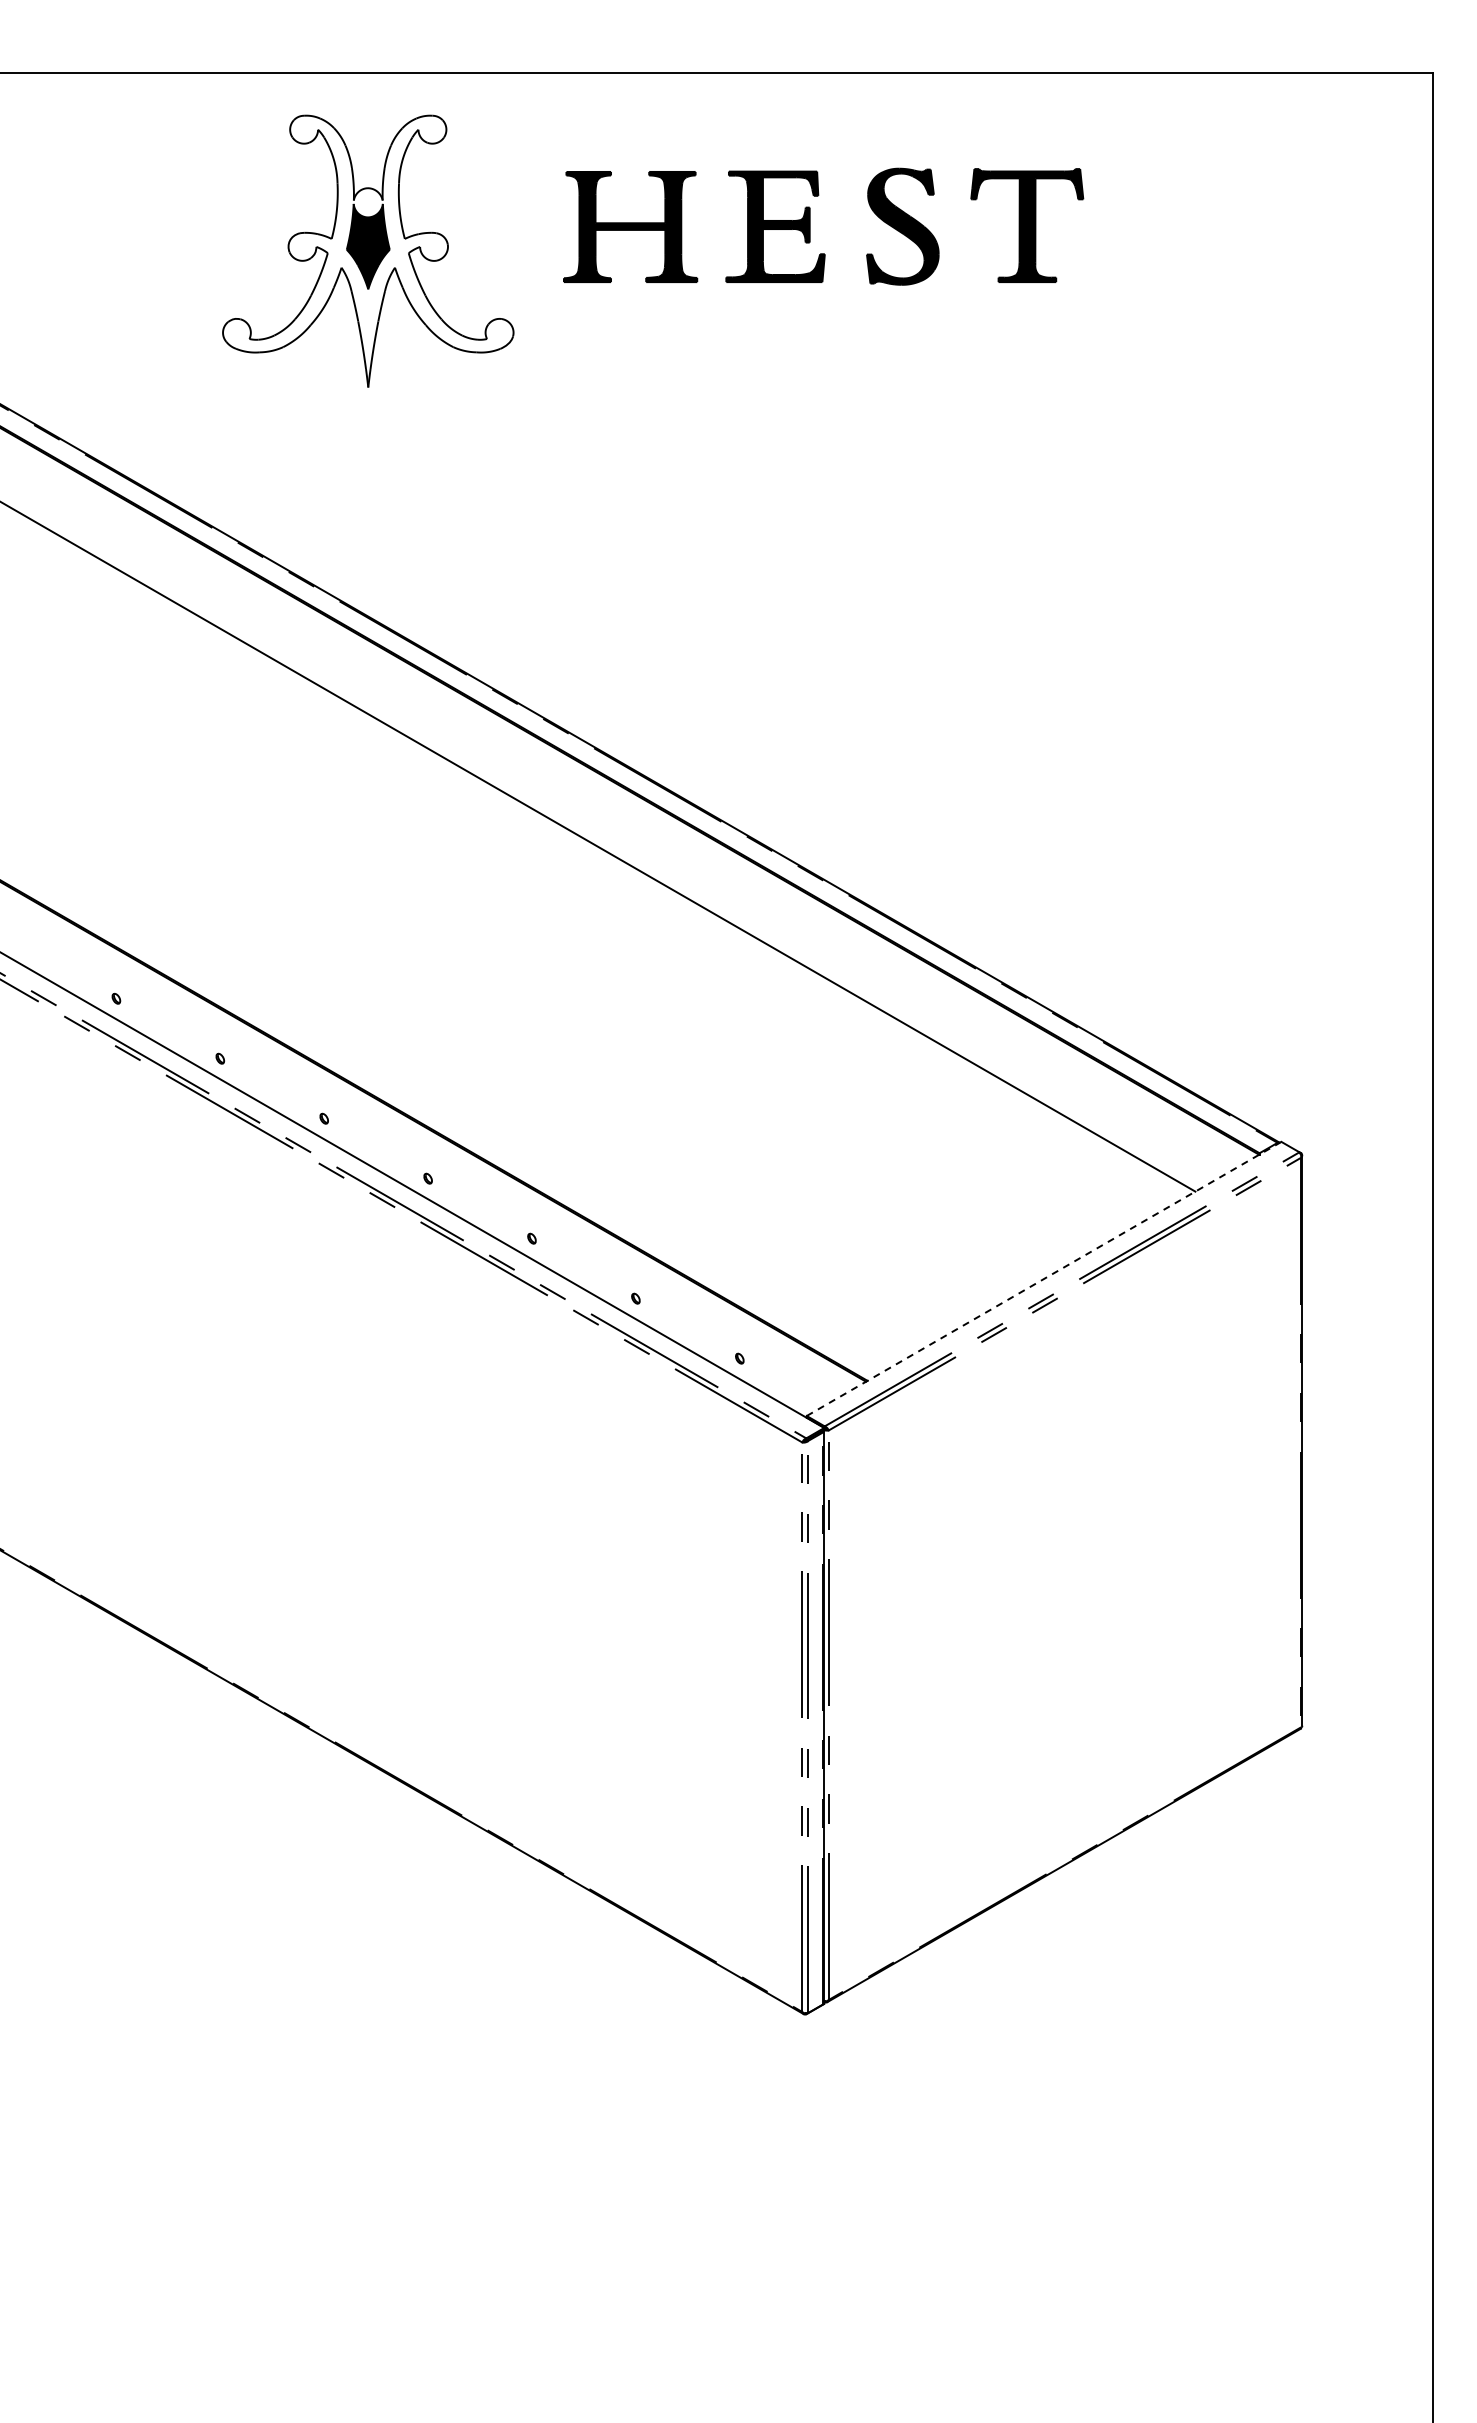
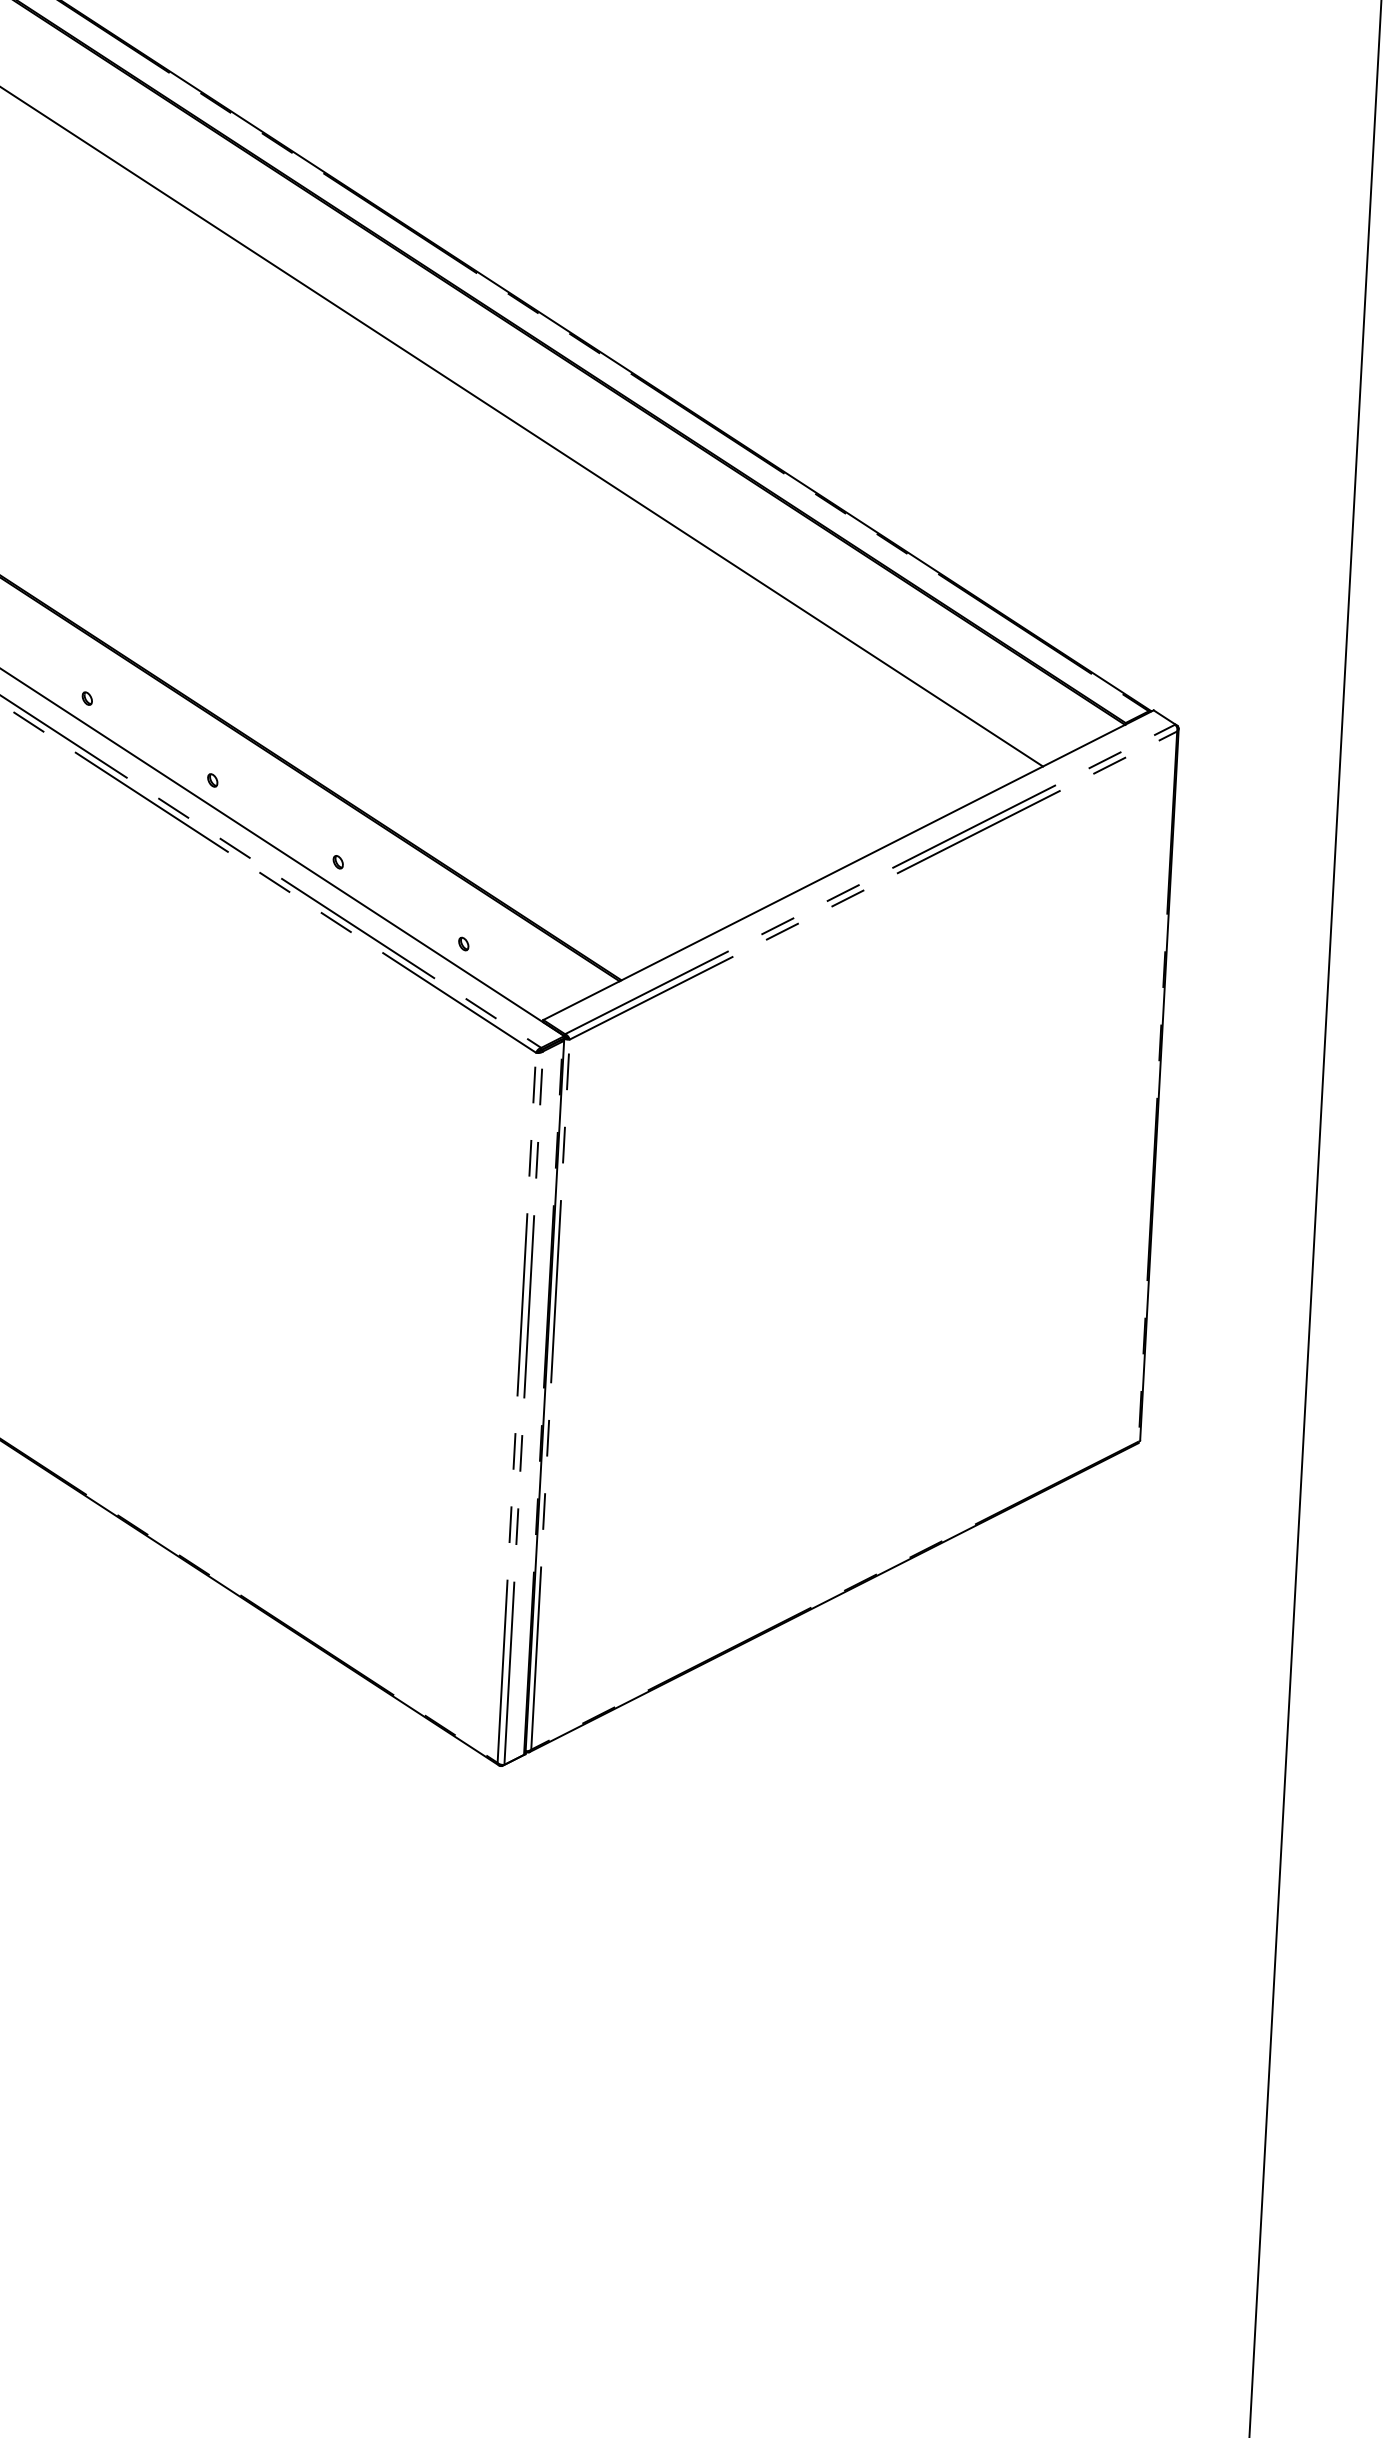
line: (1044, 1278) -> (849, 864), dashed -> solid

